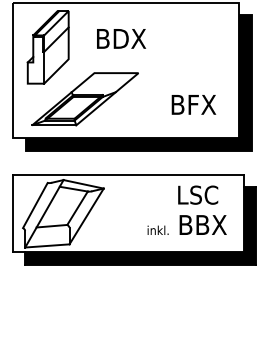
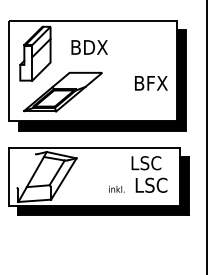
text: (194, 105) -> (151, 83), moved
line: (34, 205) -> (25, 170), removed
text: (202, 223) -> (149, 184), BBX -> LSC

